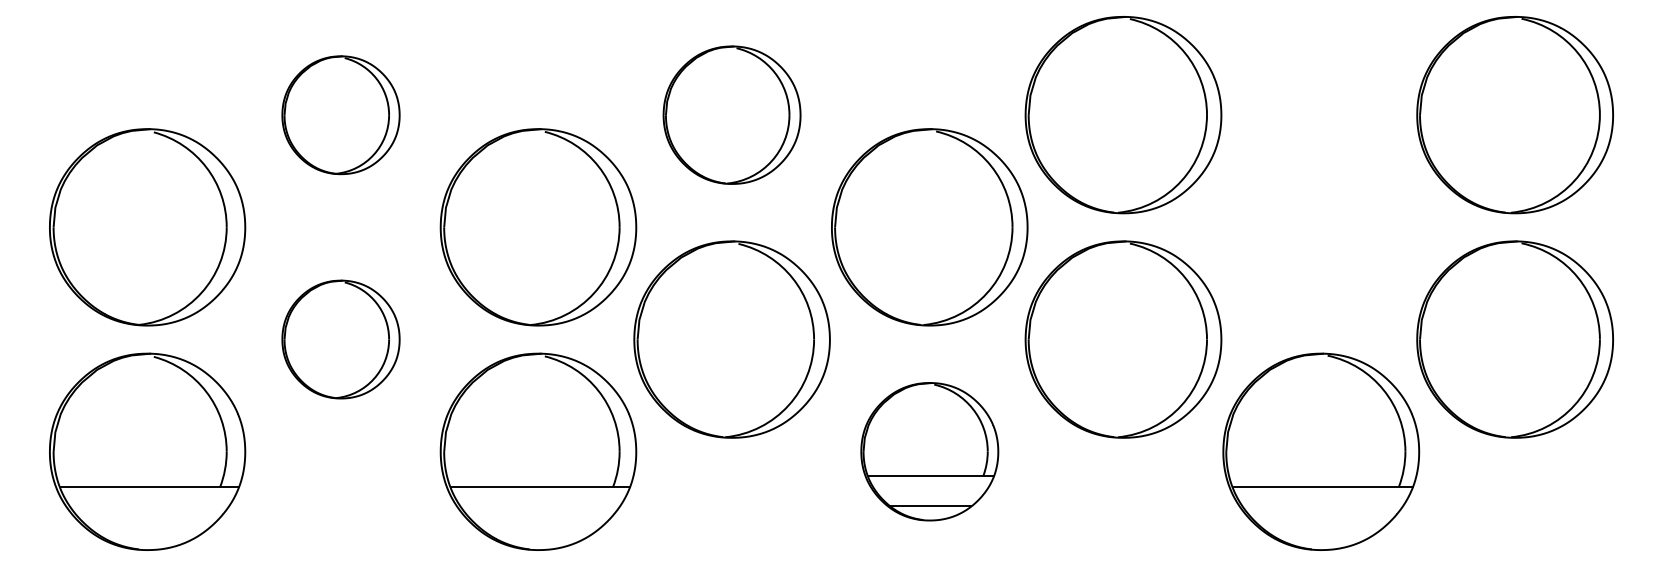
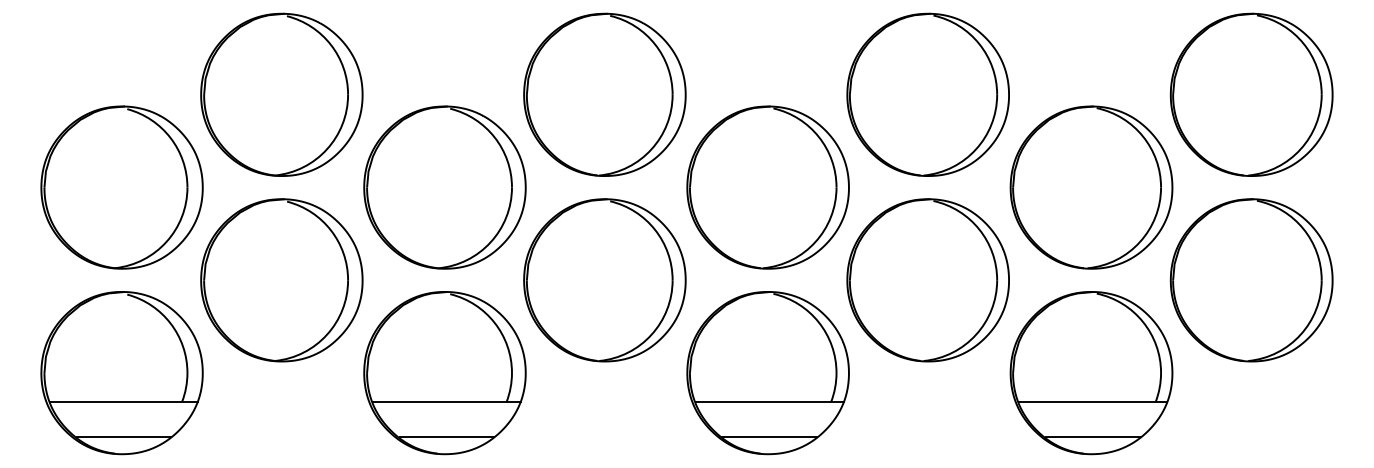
part: (340, 115) -> (281, 95), size x1.67
part: (731, 115) -> (604, 95), size x1.43
part: (1321, 227) -> (1091, 187), added
part: (340, 339) -> (281, 280), size x1.67
part: (929, 451) -> (767, 372), size x1.43
line: (149, 529) -> (123, 437), added
line: (540, 529) -> (446, 437), added
line: (1322, 529) -> (1092, 437), added

